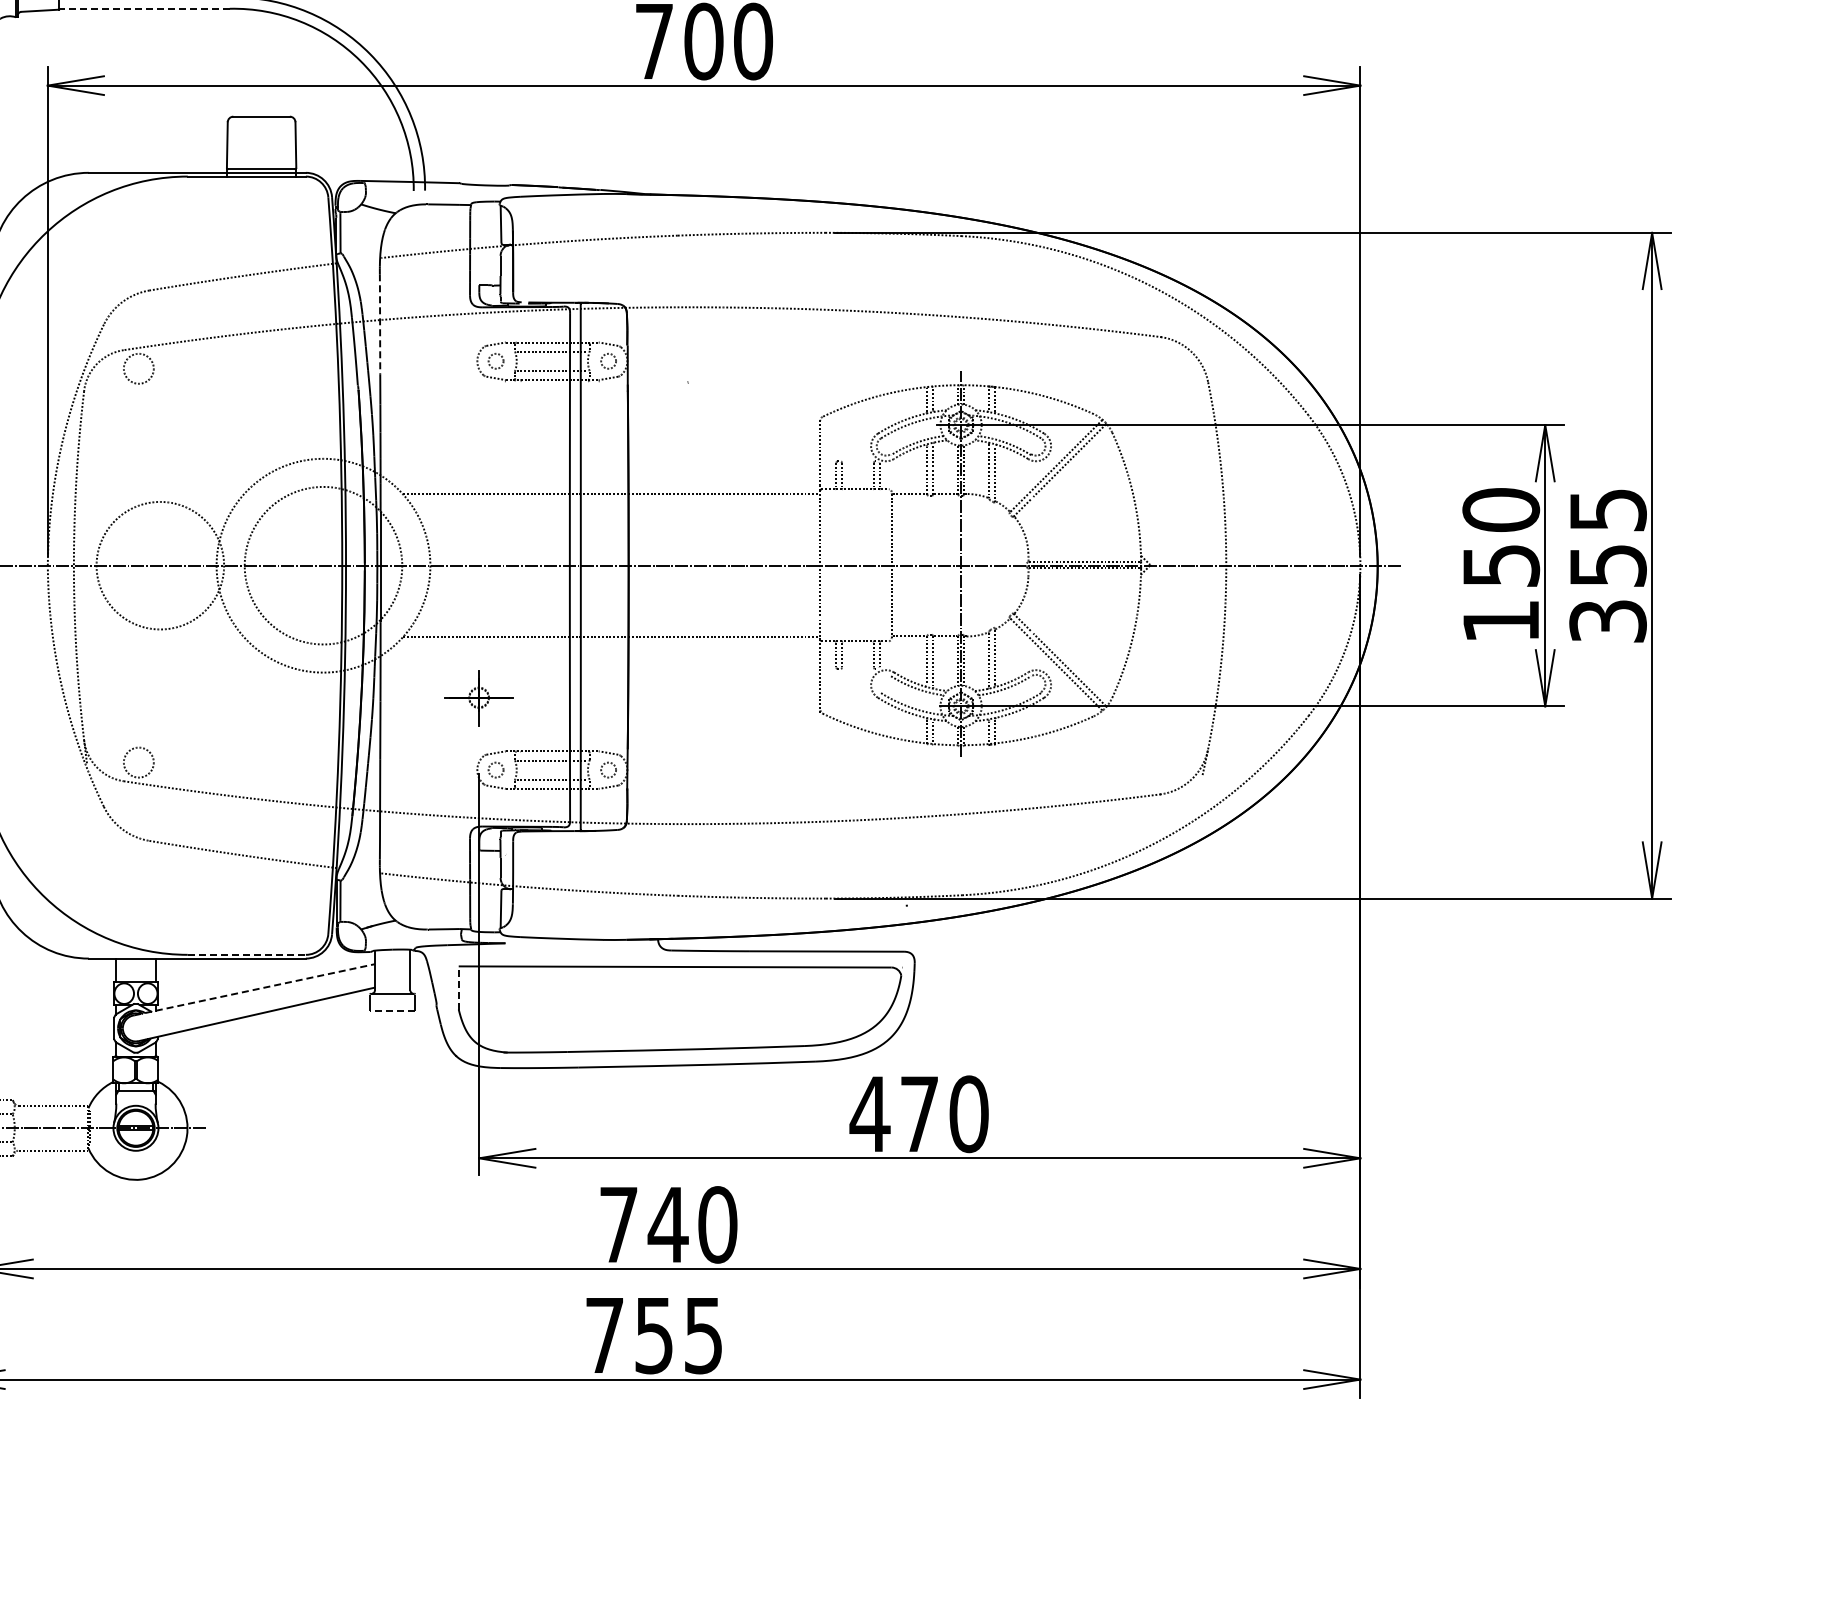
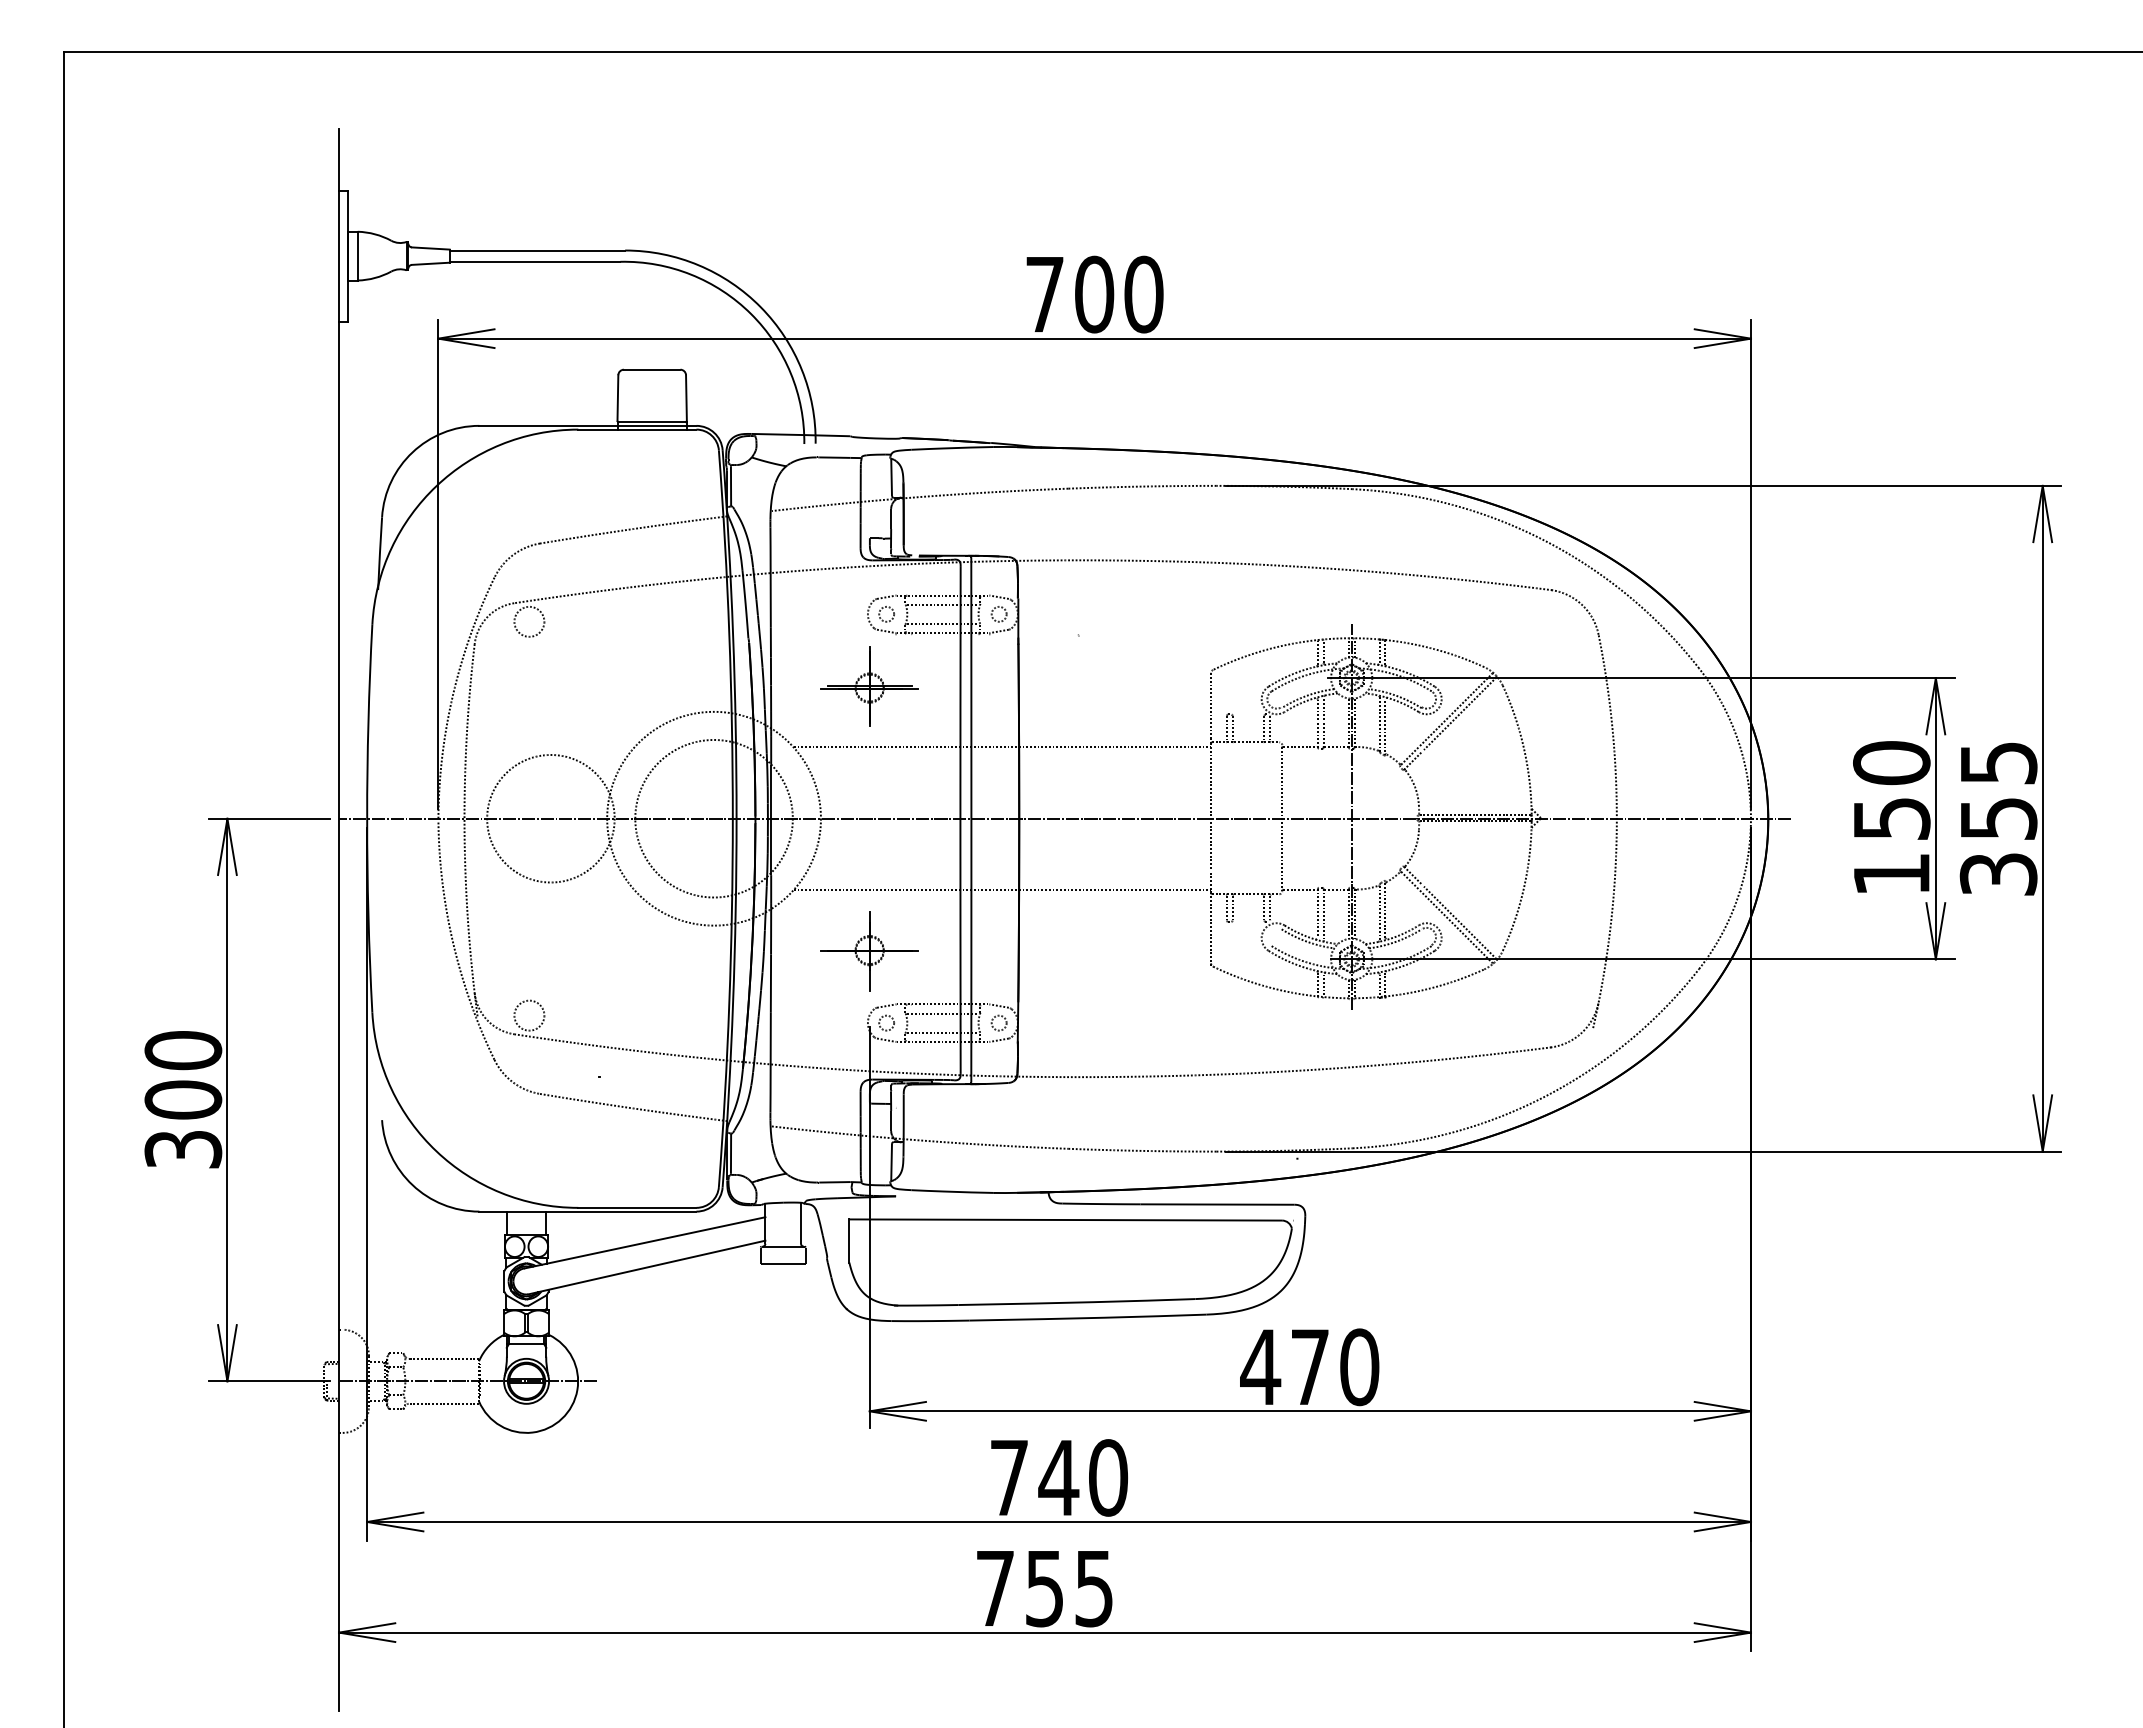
line: (143, 8) -> (534, 261), dashed -> solid
line: (379, 322) -> (770, 575), dashed -> solid
part: (478, 433) -> (869, 686), added
part: (478, 698) -> (869, 951), size x1.43
line: (246, 954) -> (637, 1207), dashed -> solid
line: (458, 987) -> (849, 1240), dashed -> solid
line: (254, 989) -> (645, 1242), dashed -> solid
line: (392, 1011) -> (783, 1264), dashed -> solid

